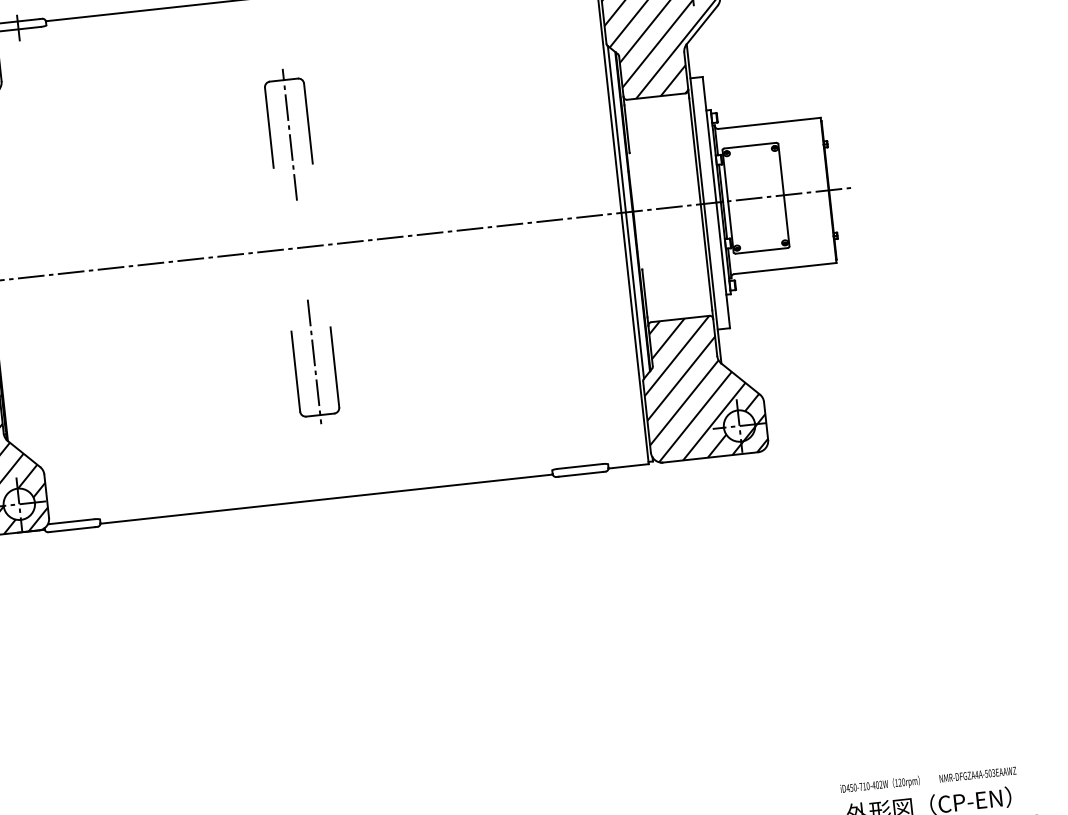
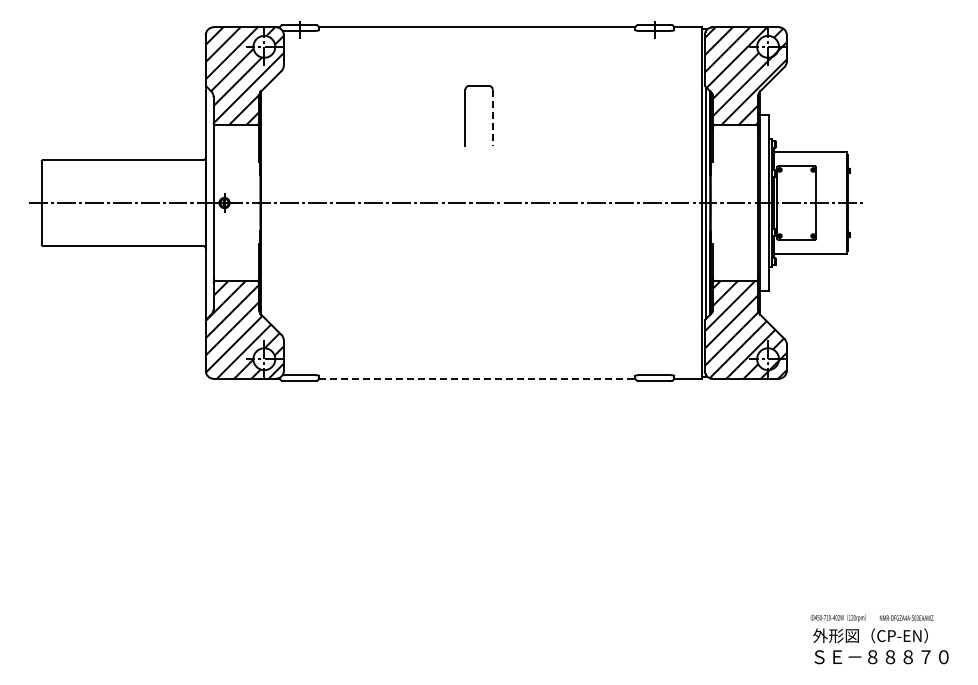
line: (307, 123) -> (492, 117), solid -> dashed
line: (290, 135) -> (479, 124), removed
part: (313, 361) -> (478, 282), removed
line: (327, 498) -> (477, 378), solid -> dashed

